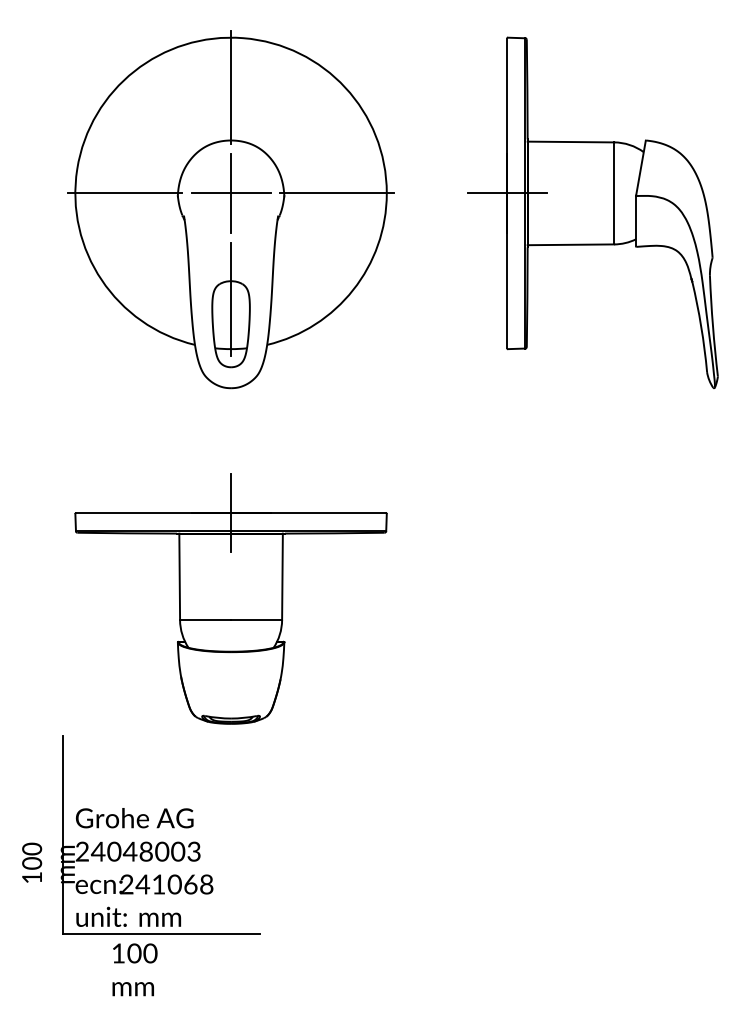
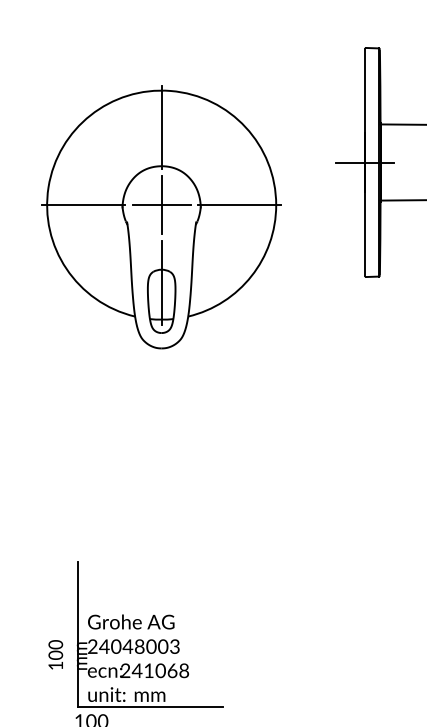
part: (230, 209) -> (161, 216), moved
part: (230, 598) -> (161, 460), removed
part: (141, 834) -> (136, 634), moved

